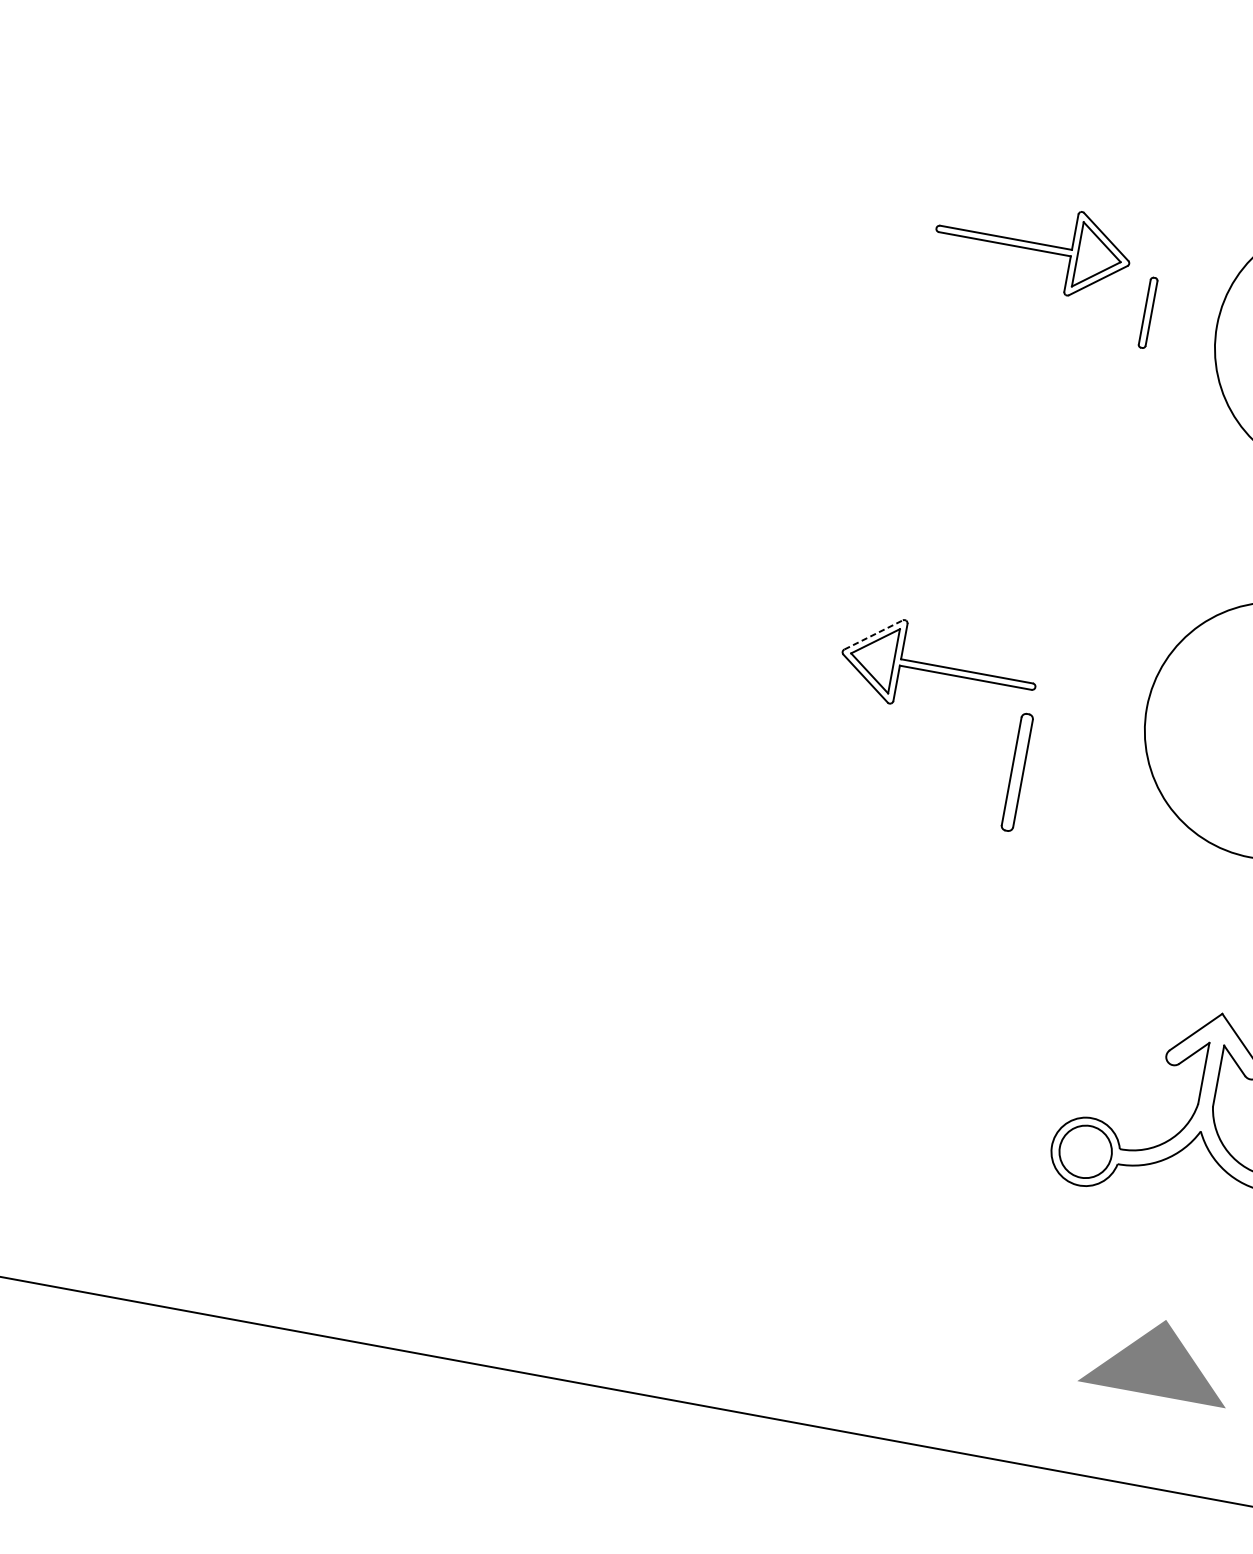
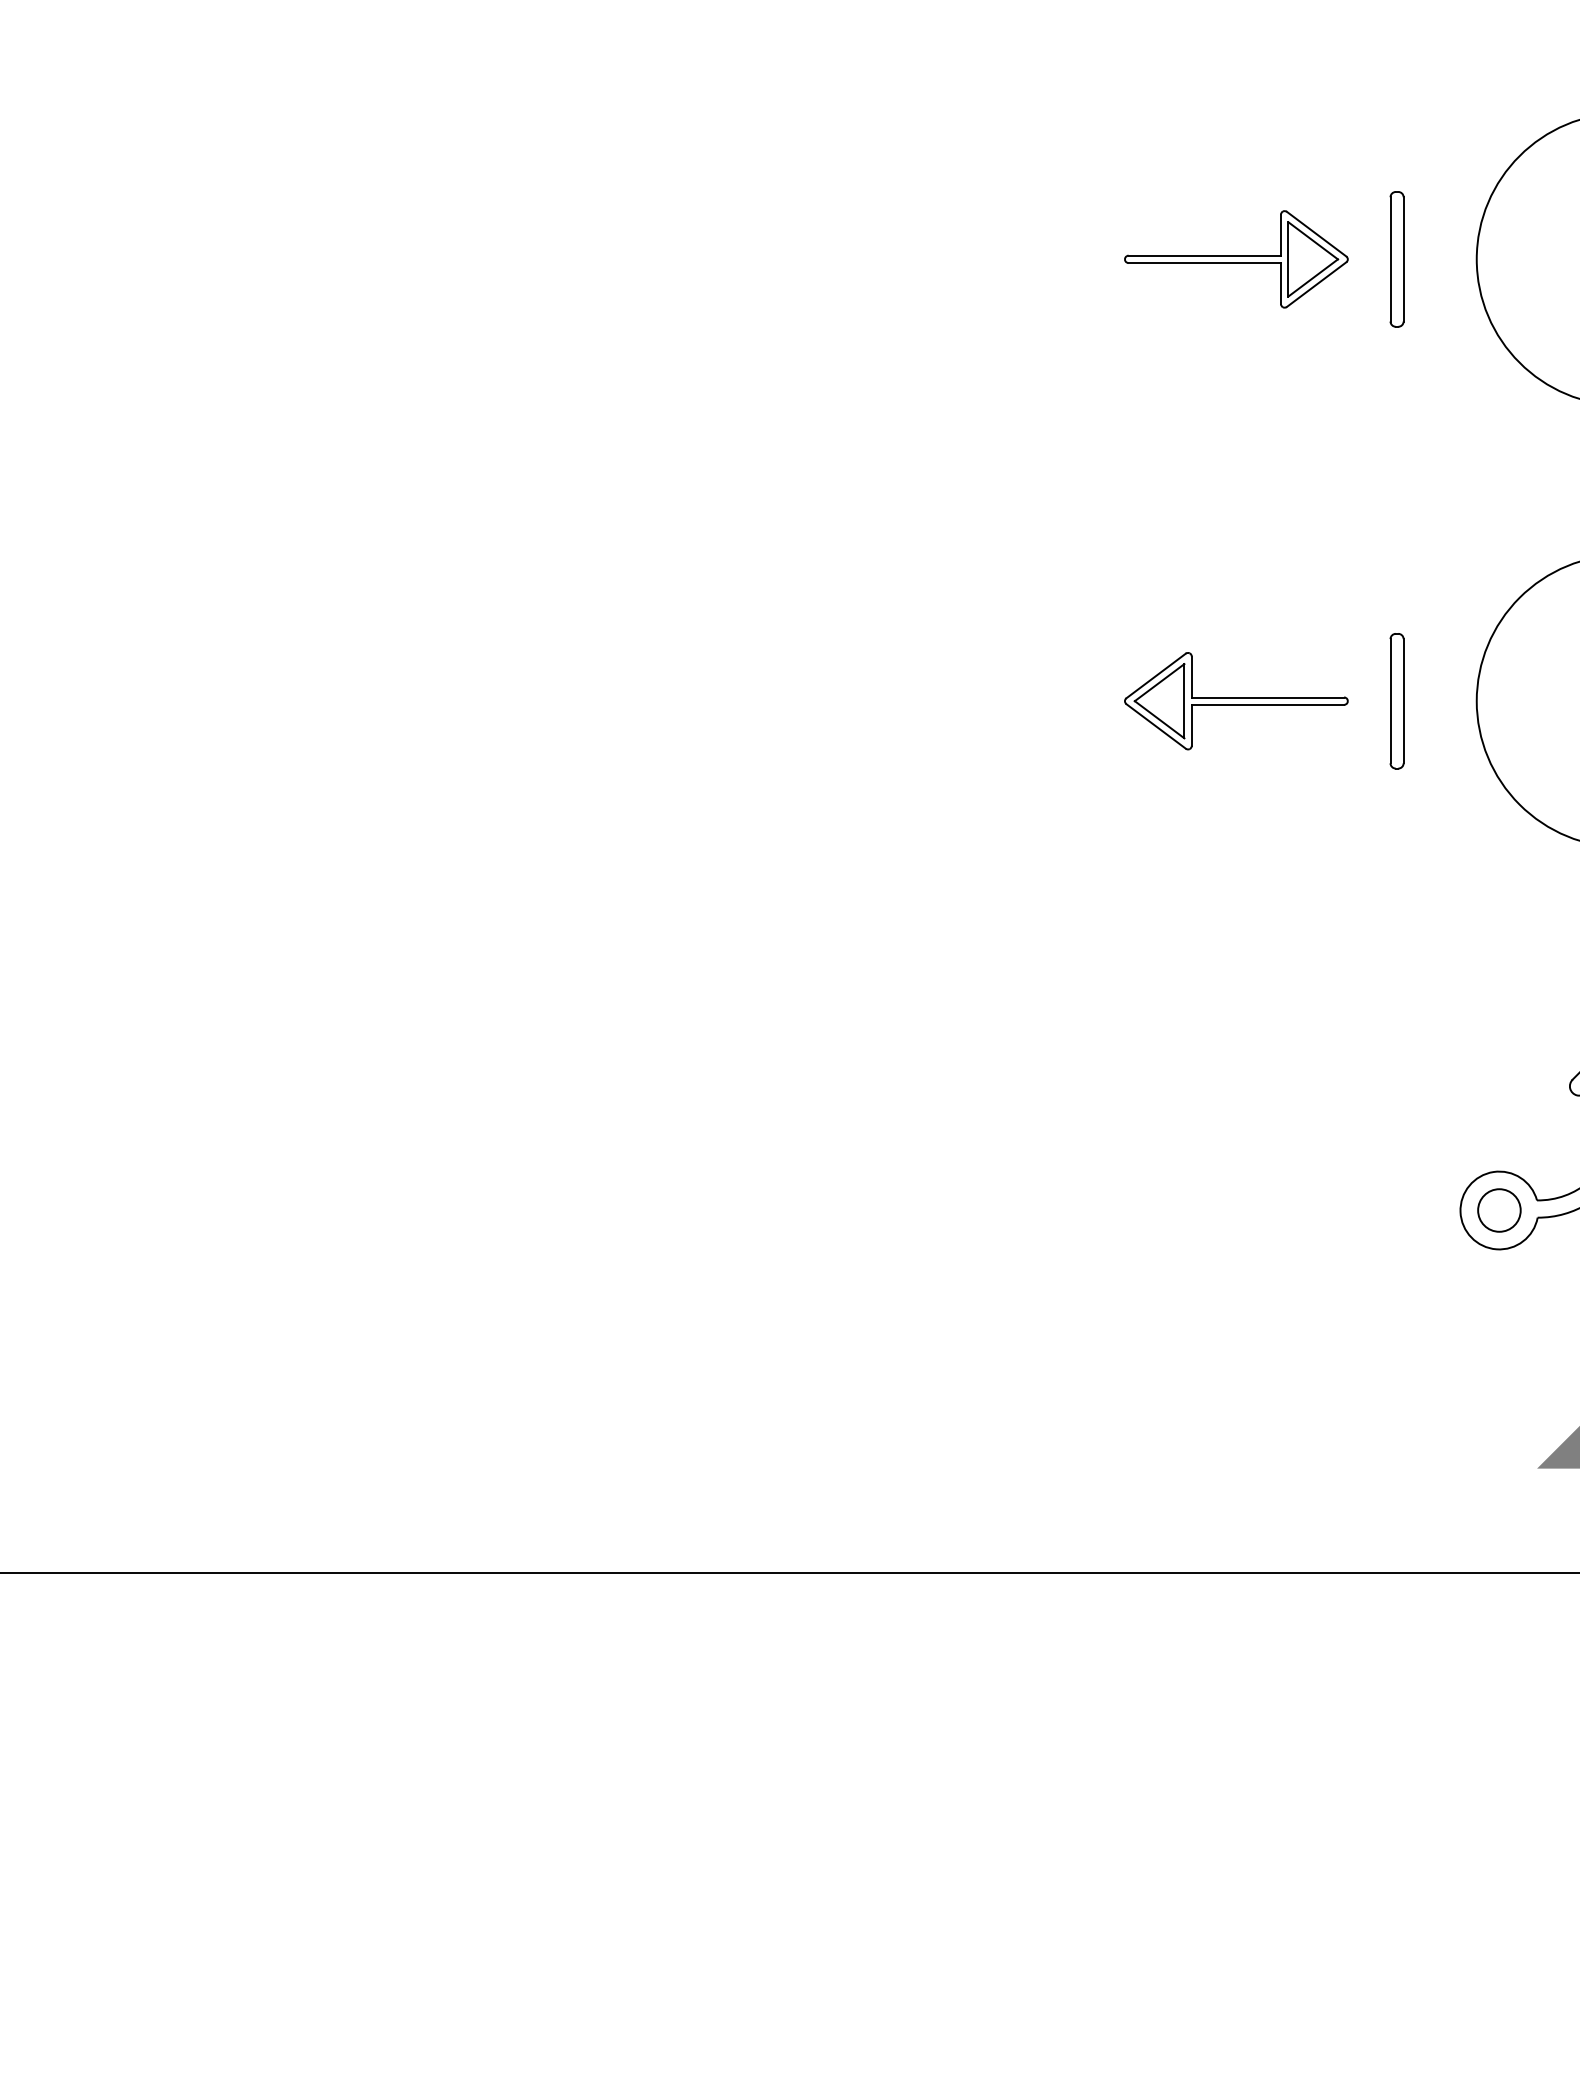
part: (1032, 246) -> (1236, 259), moved
part: (1147, 312) -> (1396, 259), size x1.67
line: (873, 634) -> (1156, 675), dashed -> solid
part: (1016, 772) -> (1396, 701), moved
circle: (1085, 1151) -> (1499, 1210), size x0.71

